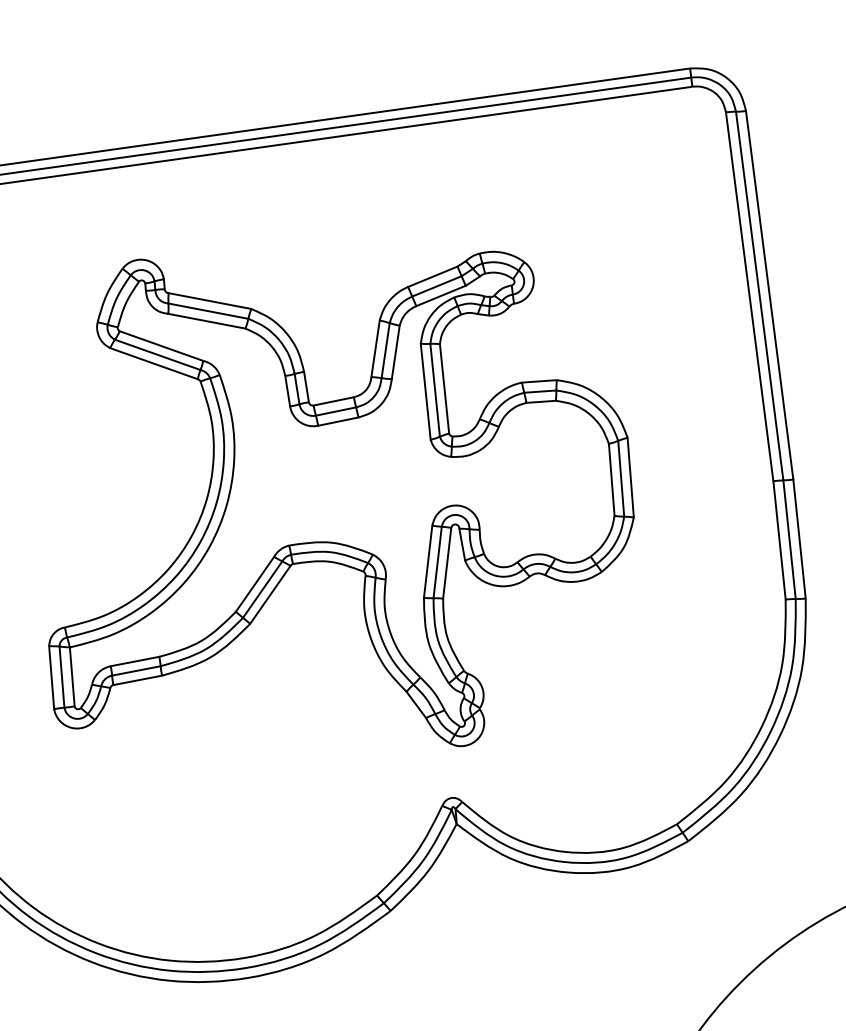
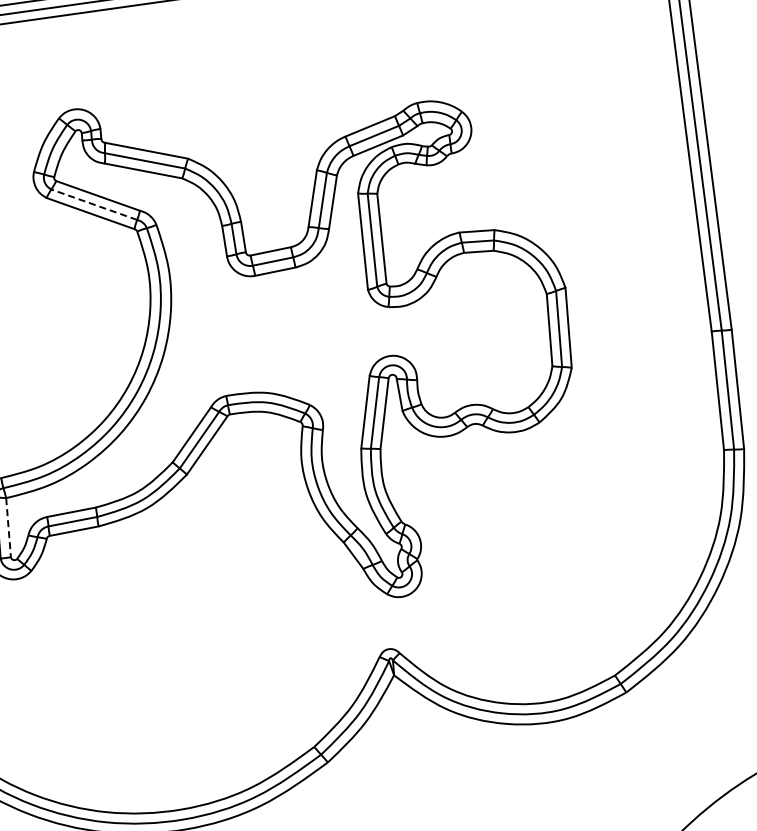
line: (157, 354) -> (94, 204), solid -> dashed
line: (72, 676) -> (8, 527), solid -> dashed

